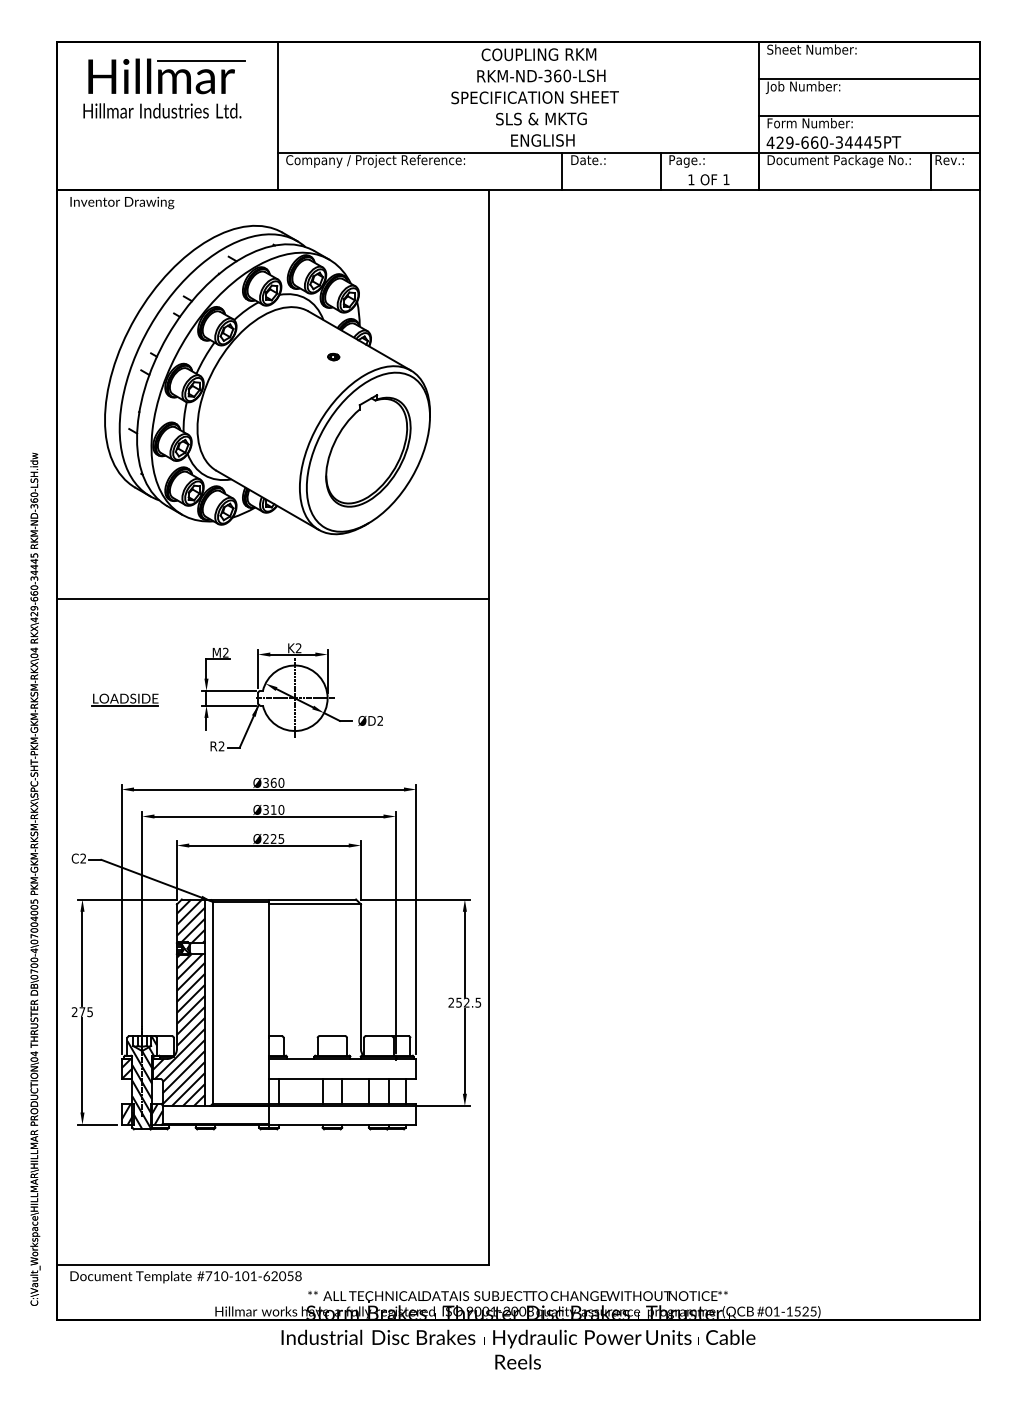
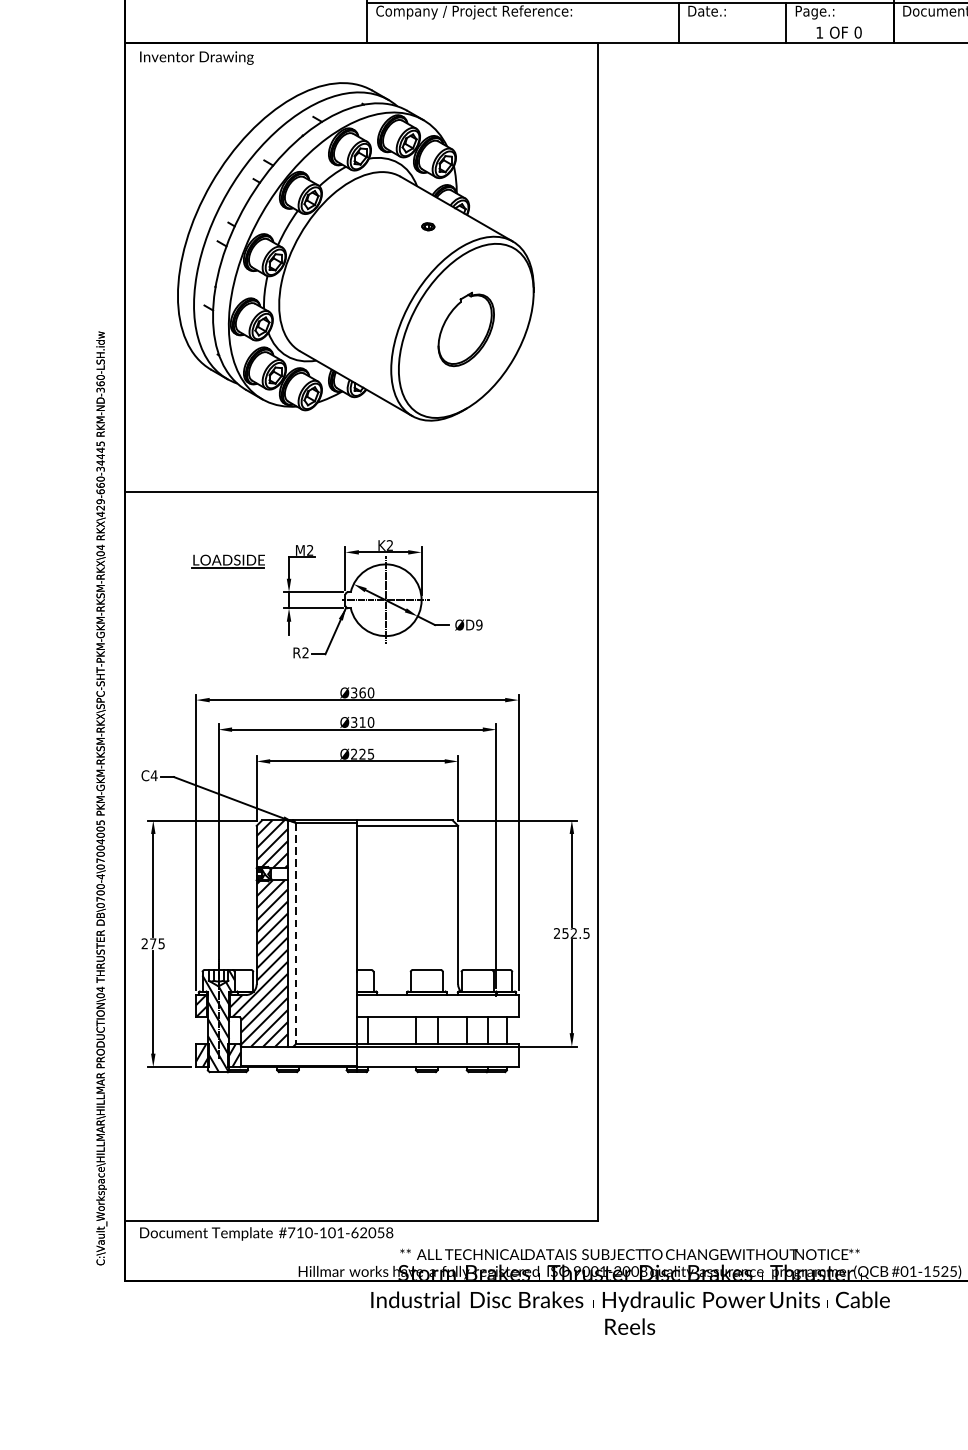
text: (726, 179) -> (858, 32), 1 -> 0
part: (368, 450) -> (466, 329), size x0.6
part: (124, 699) -> (227, 561), moved
text: (380, 720) -> (479, 624), ØD2 -> ØD9
text: (83, 858) -> (154, 775), C2 -> C4
line: (213, 1002) -> (296, 933), solid -> dashed

